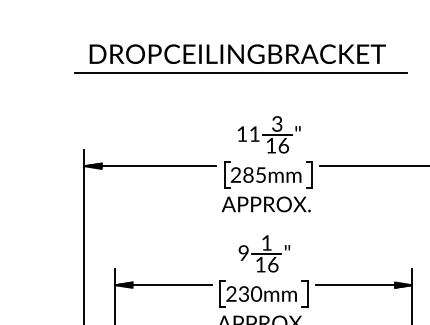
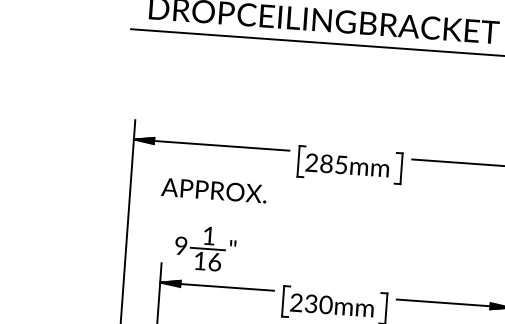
part: (269, 134) -> (354, 117), removed
text: (265, 204) -> (213, 190), moved
part: (264, 253) -> (205, 248), moved

